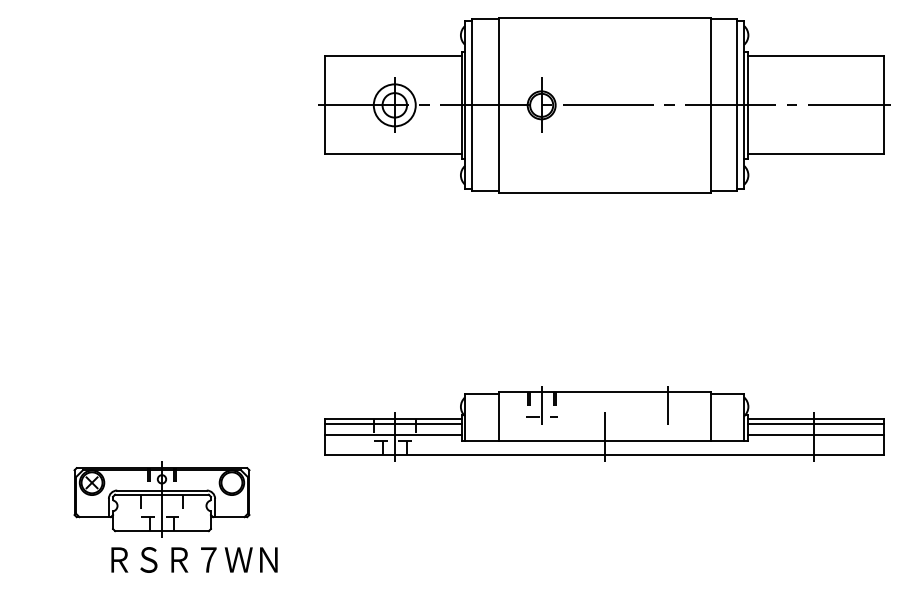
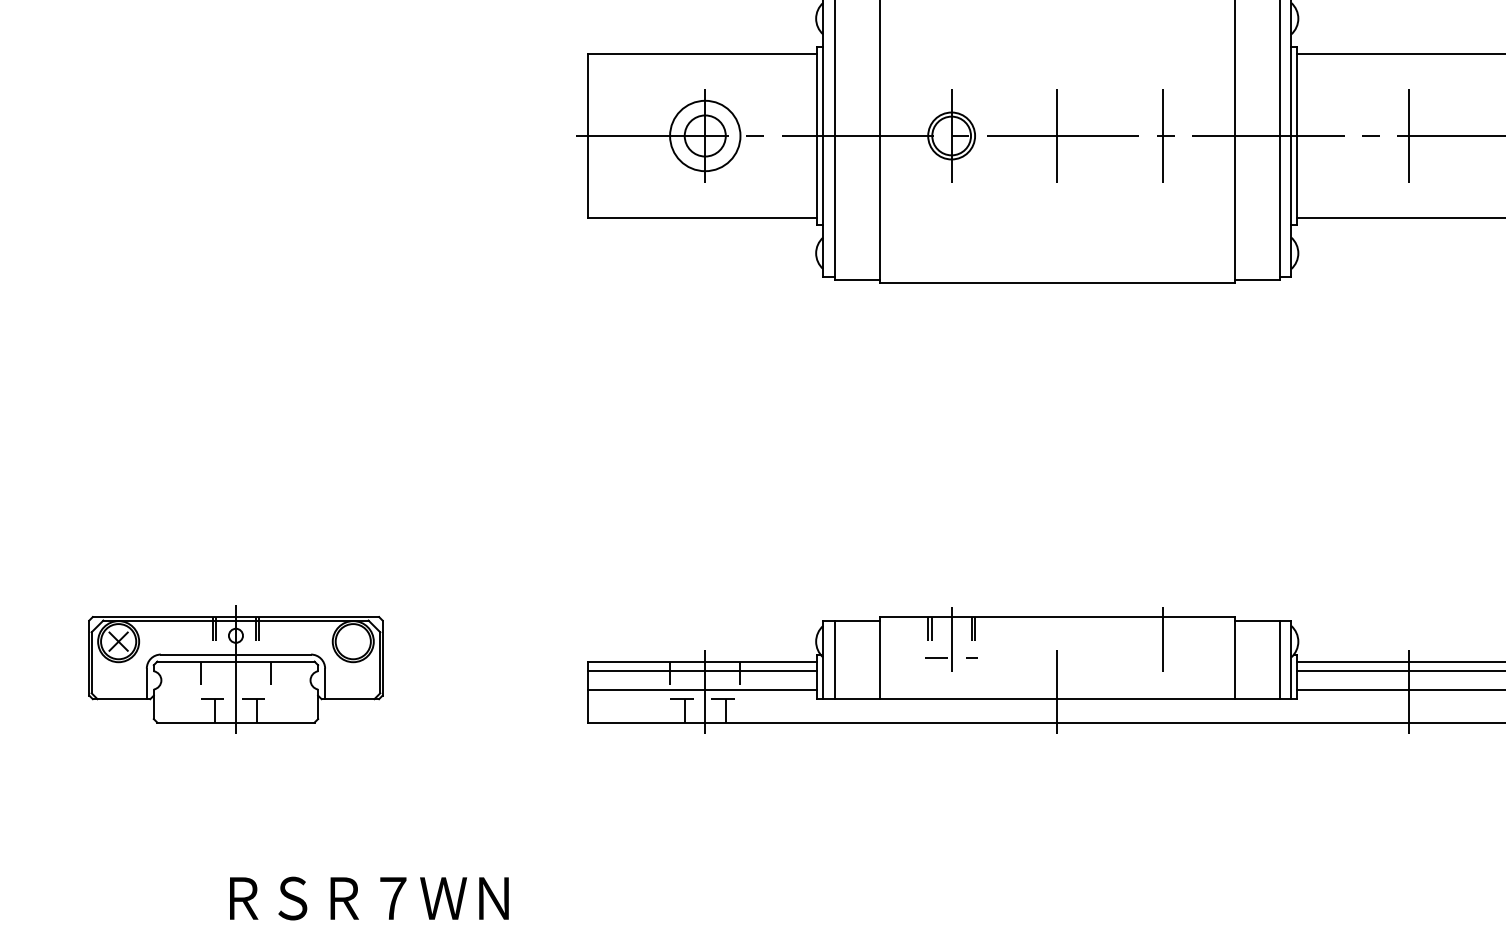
line: (604, 105) -> (1057, 136), added
line: (667, 105) -> (1162, 136), added
line: (814, 105) -> (1409, 136), added
line: (472, 417) -> (835, 659), added
line: (737, 417) -> (1280, 659), added
part: (161, 499) -> (235, 669), moved

